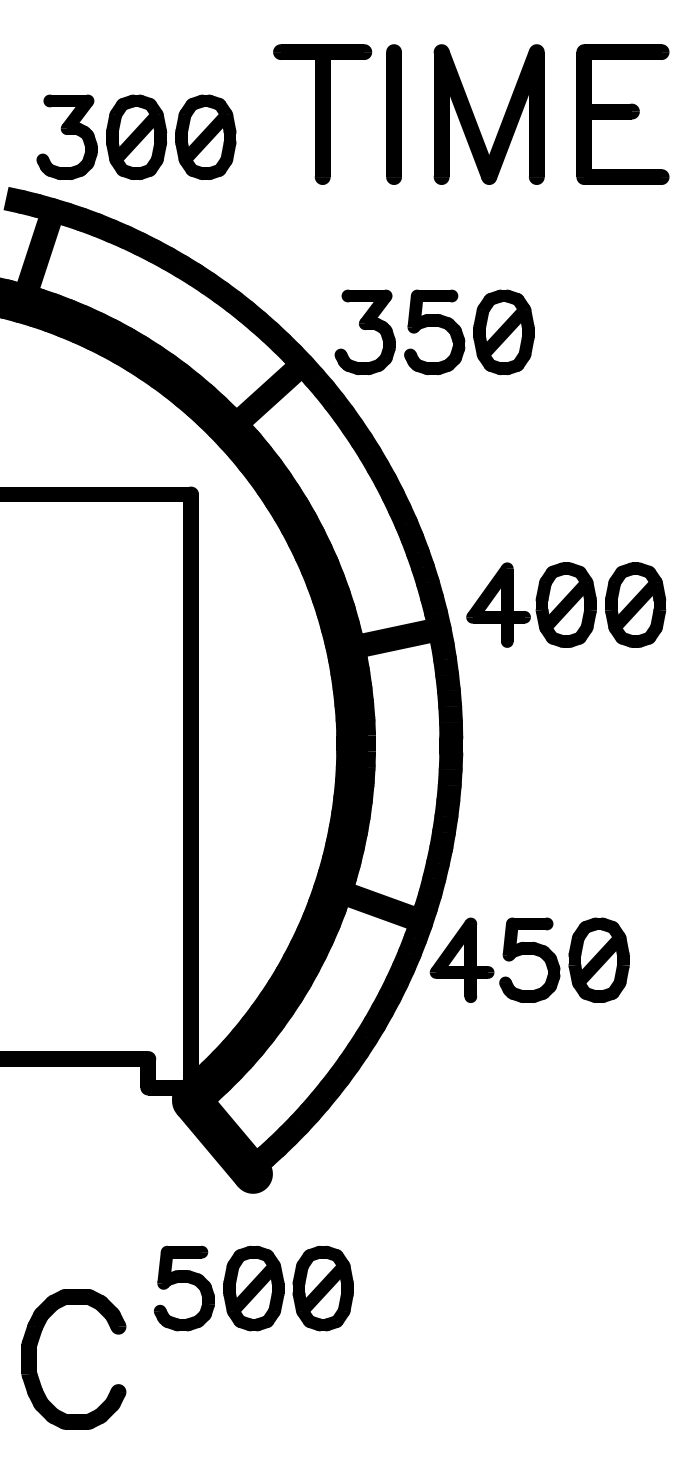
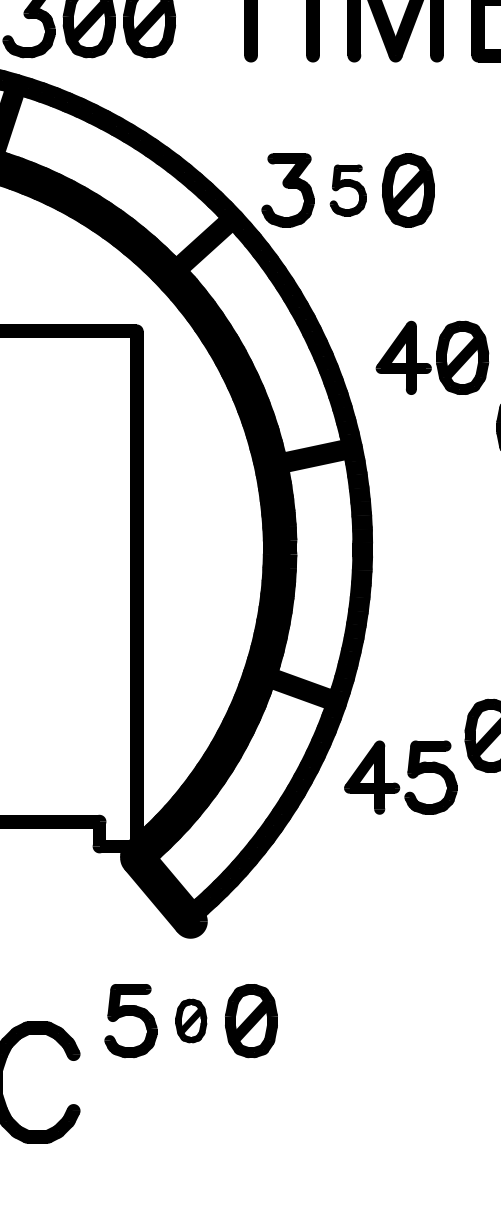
part: (434, 332) -> (348, 190), size x0.7
part: (531, 604) -> (432, 357), moved
part: (490, 966) -> (396, 782), moved
part: (253, 1288) -> (190, 1020), size x0.6

